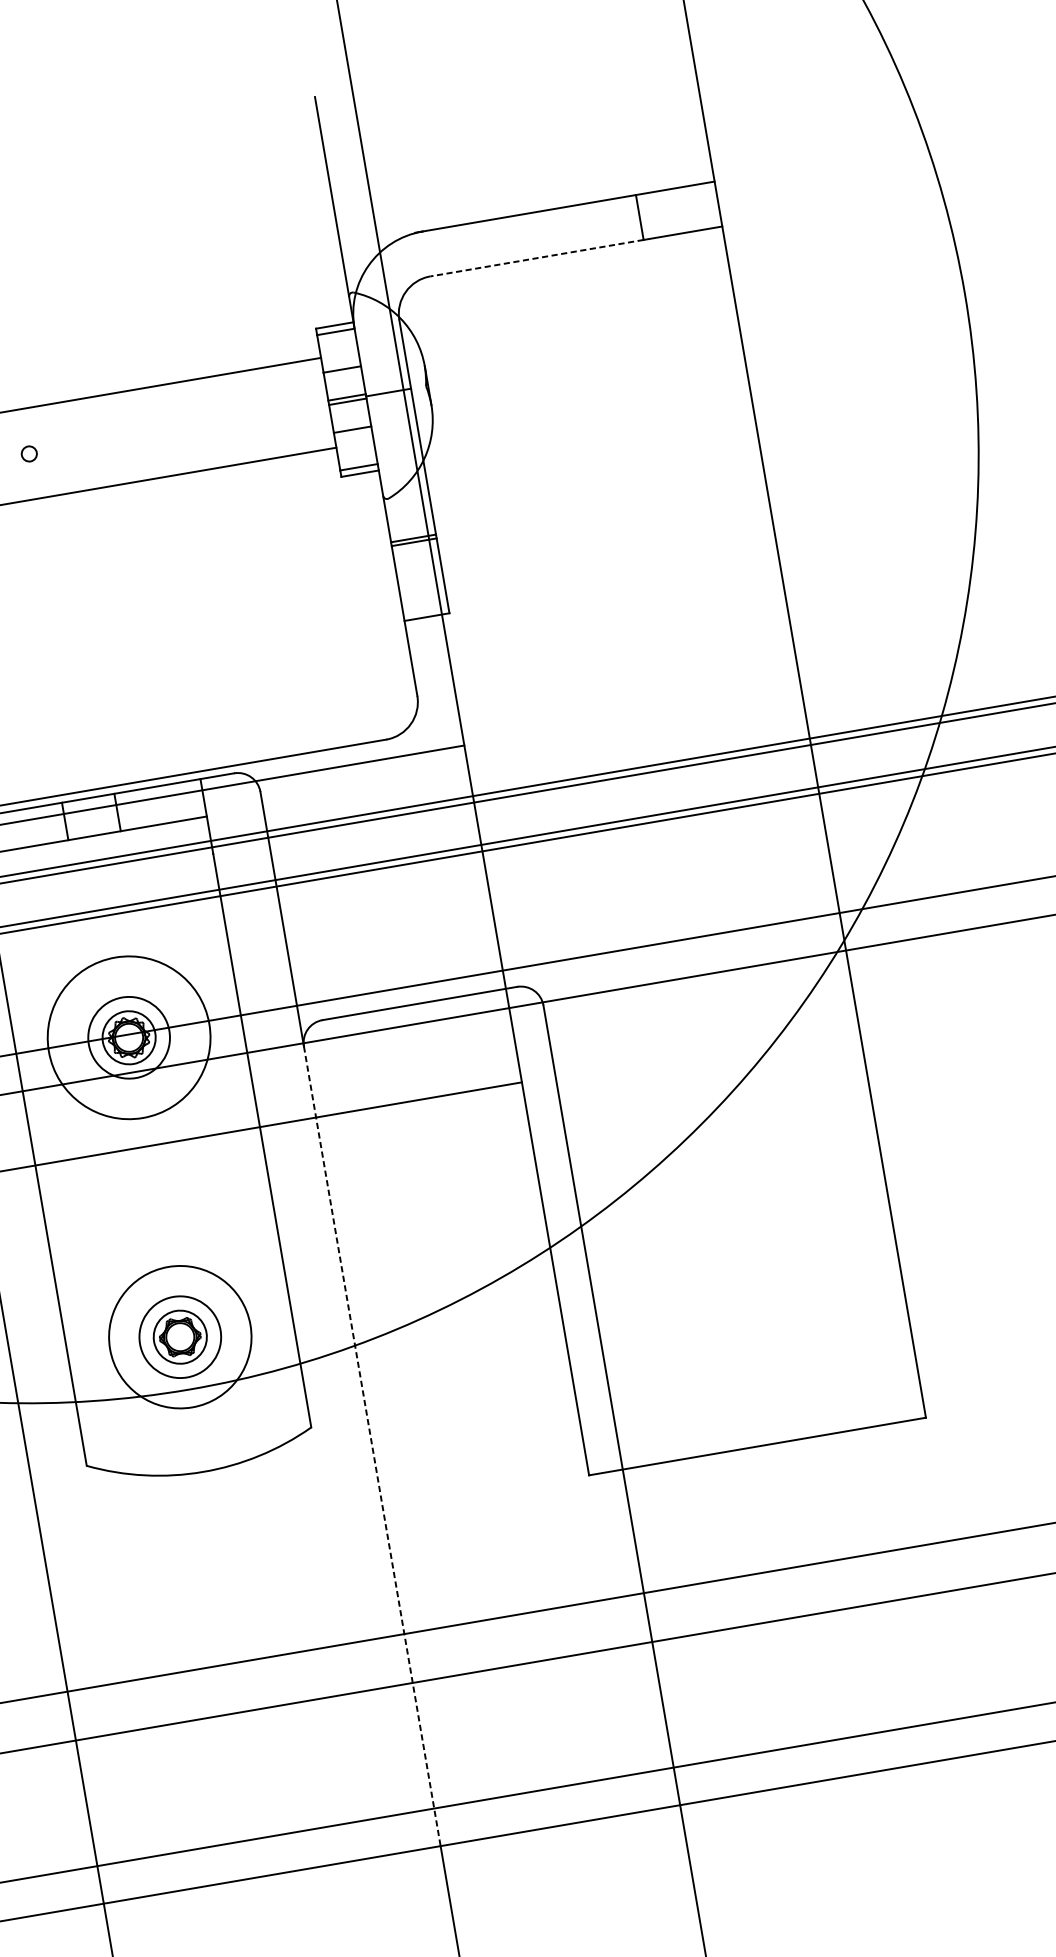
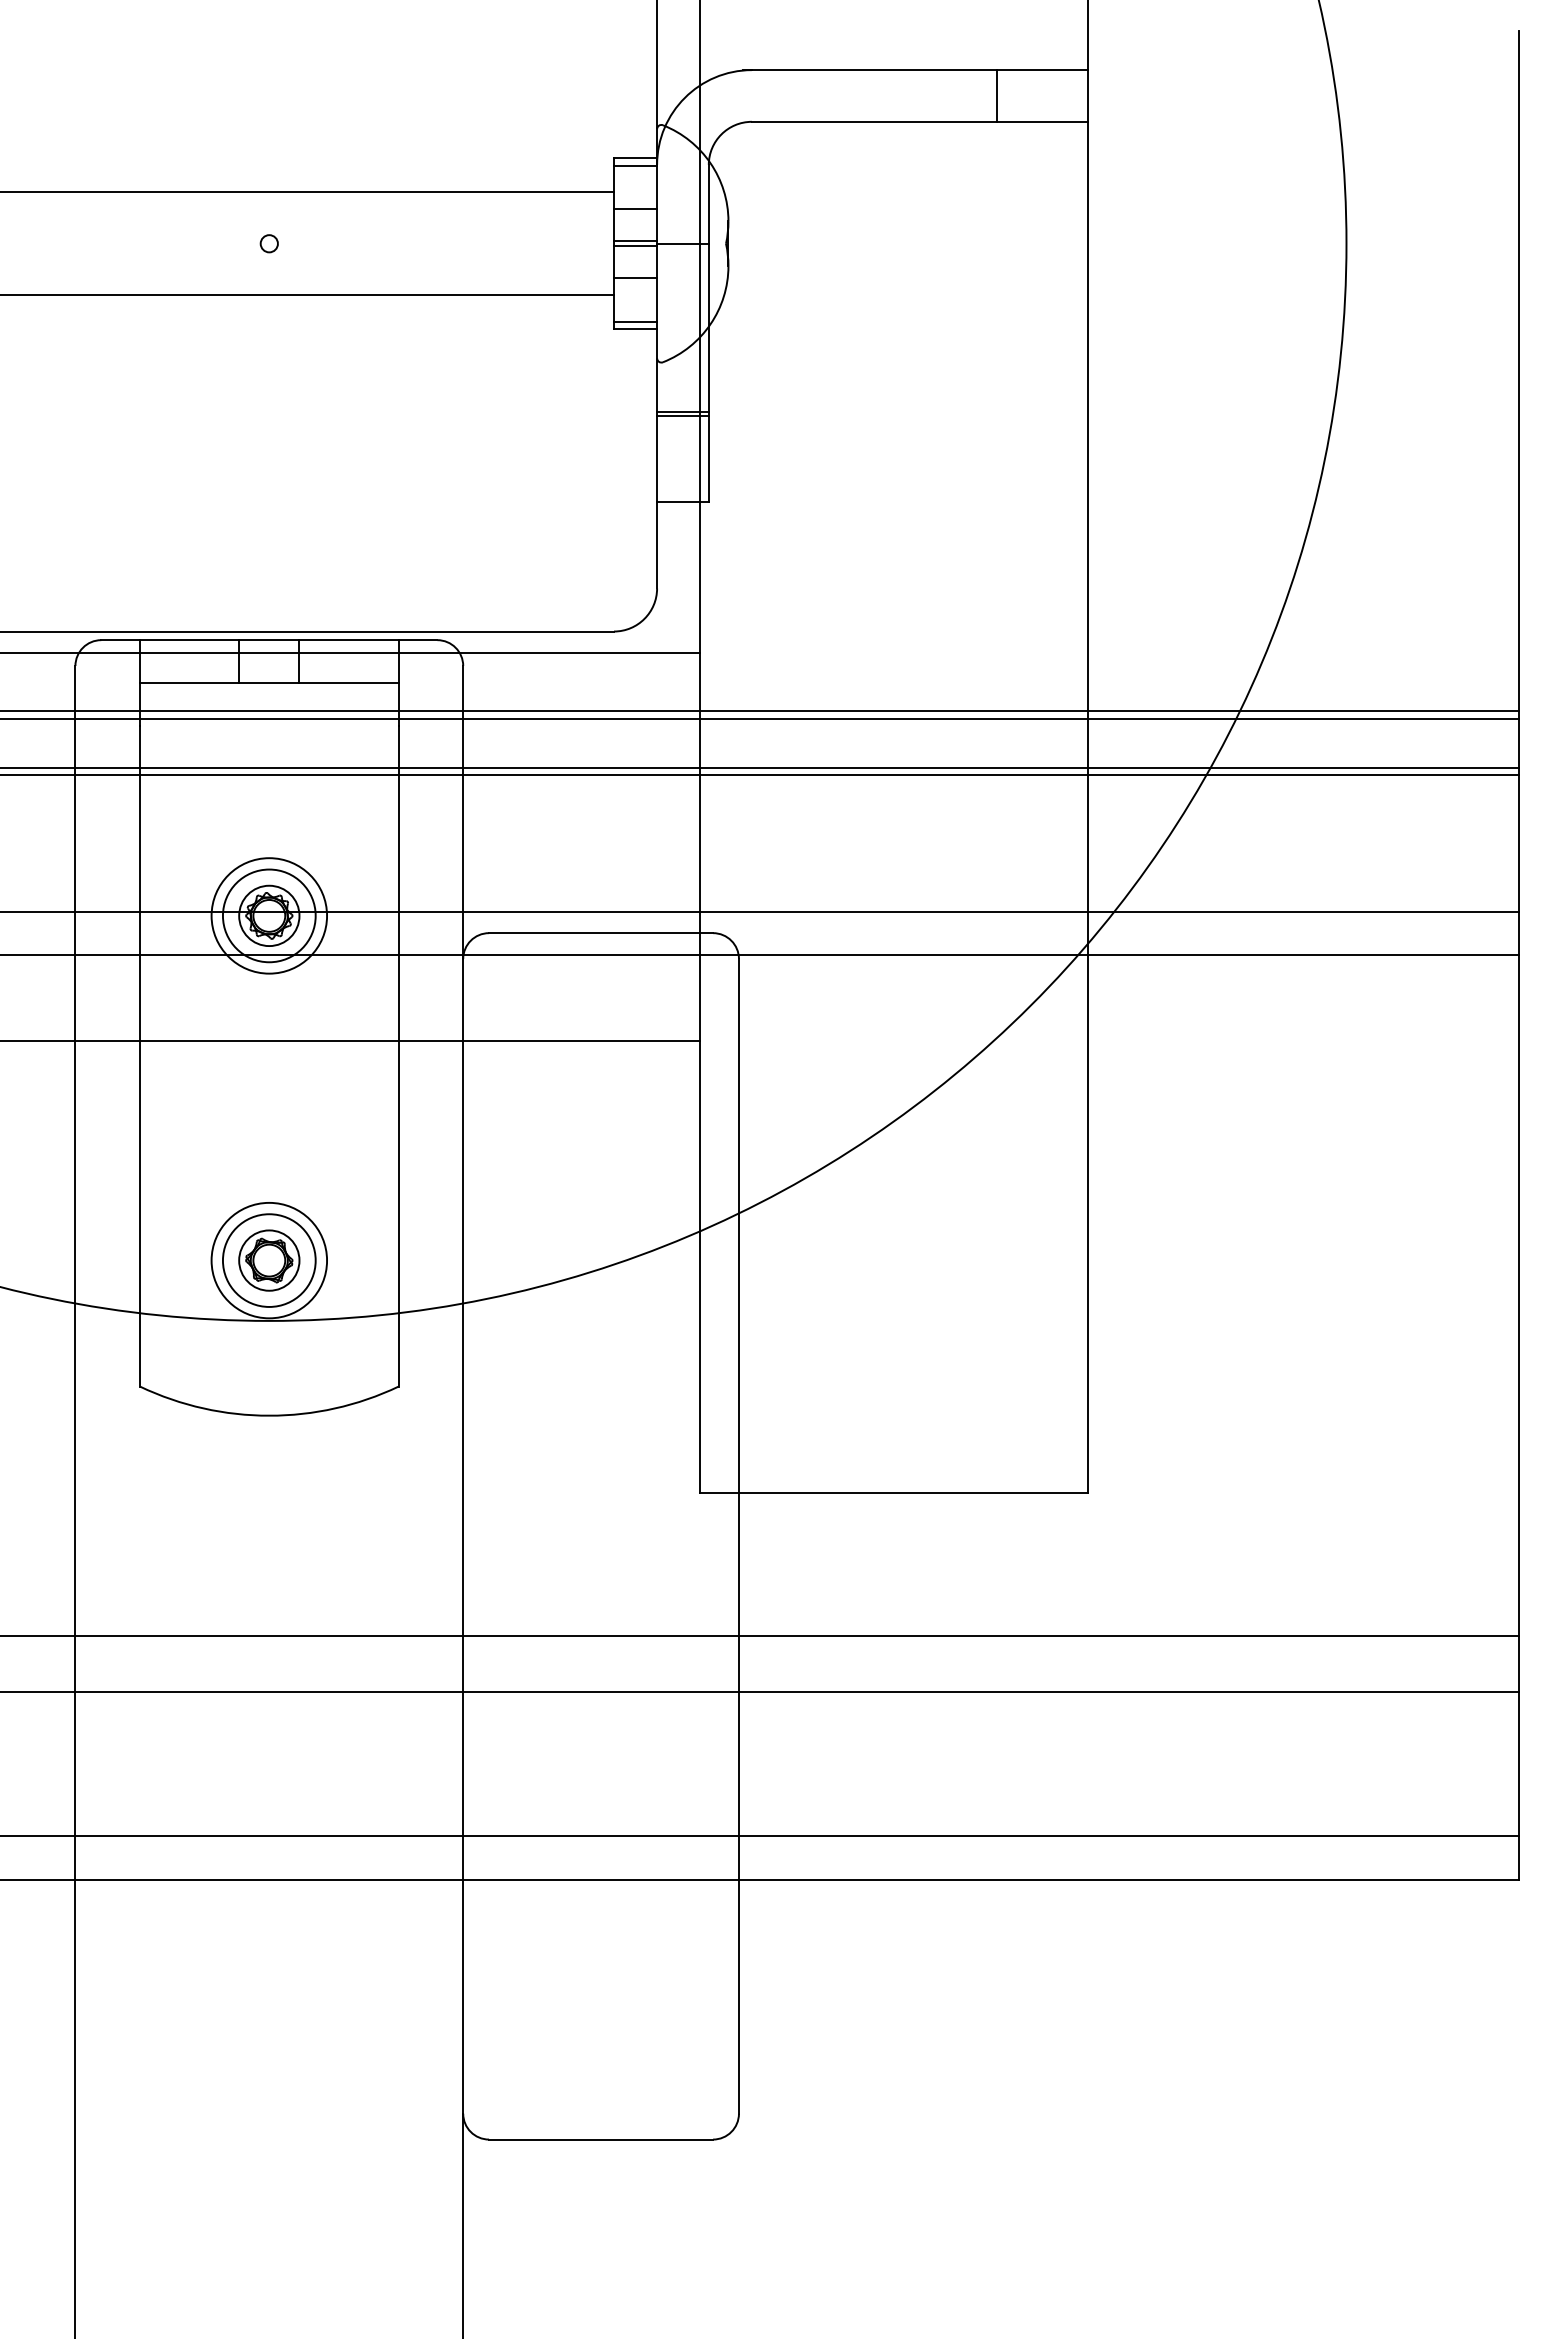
line: (536, 257) -> (874, 121), dashed -> solid
circle: (129, 1037) -> (269, 915), size x0.62
circle: (180, 1337) -> (269, 1260), size x0.71
line: (372, 1446) -> (463, 1419), dashed -> solid

